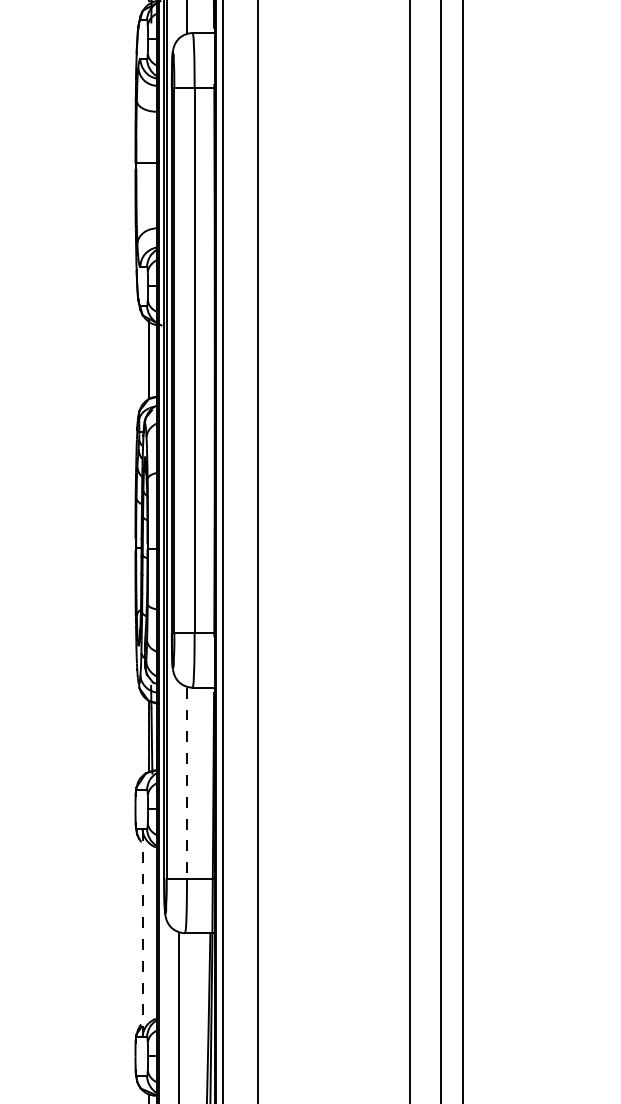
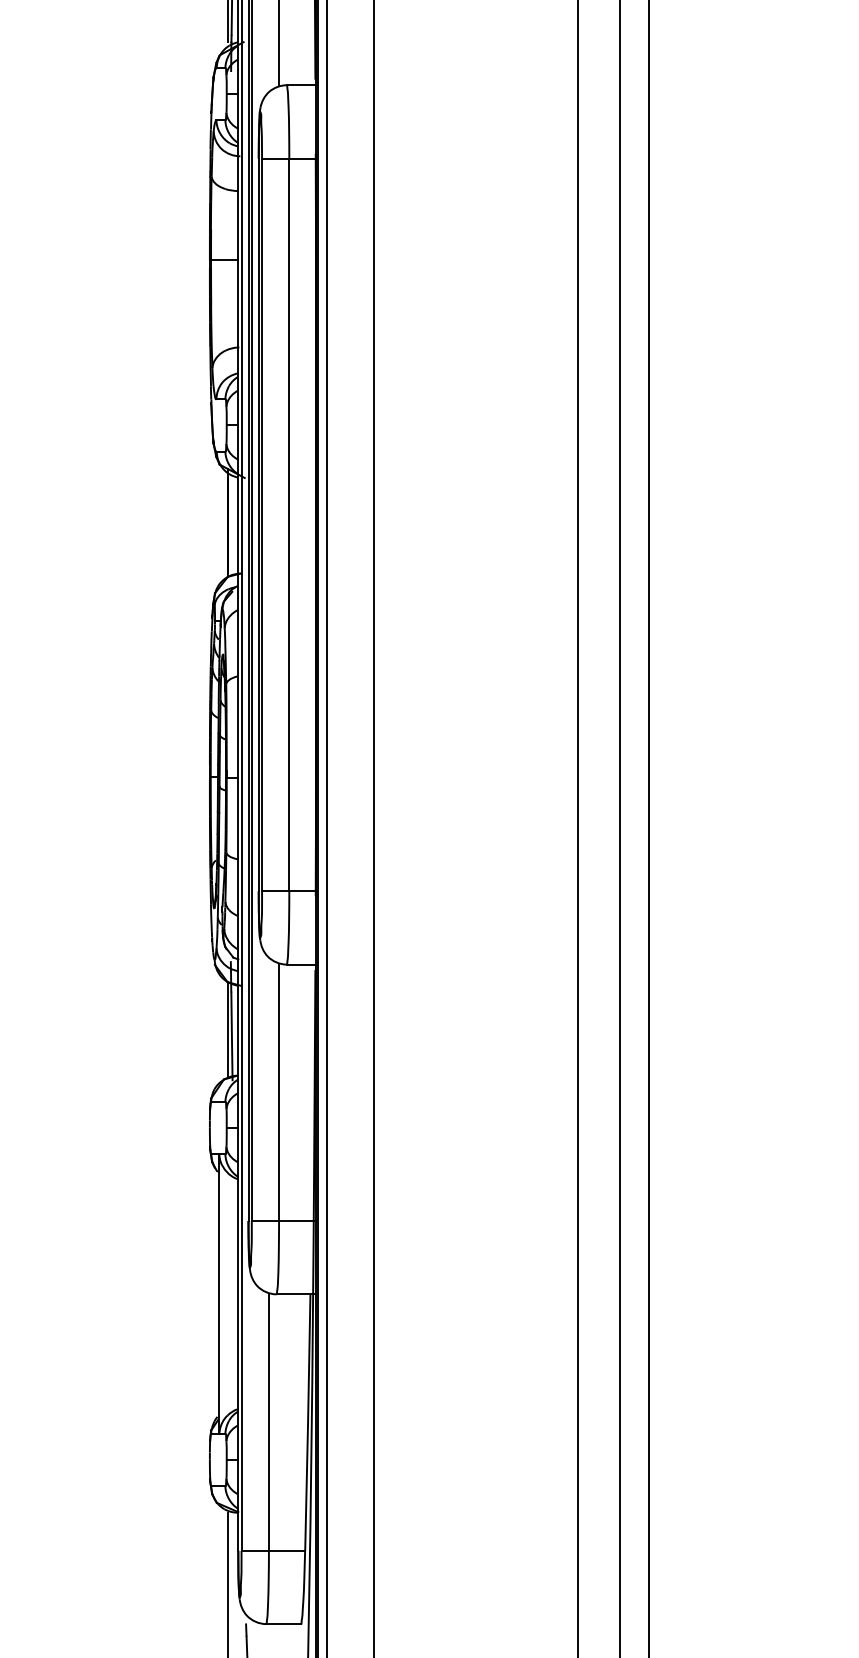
line: (187, 783) -> (279, 1093), dashed -> solid
line: (142, 933) -> (219, 1294), dashed -> solid

